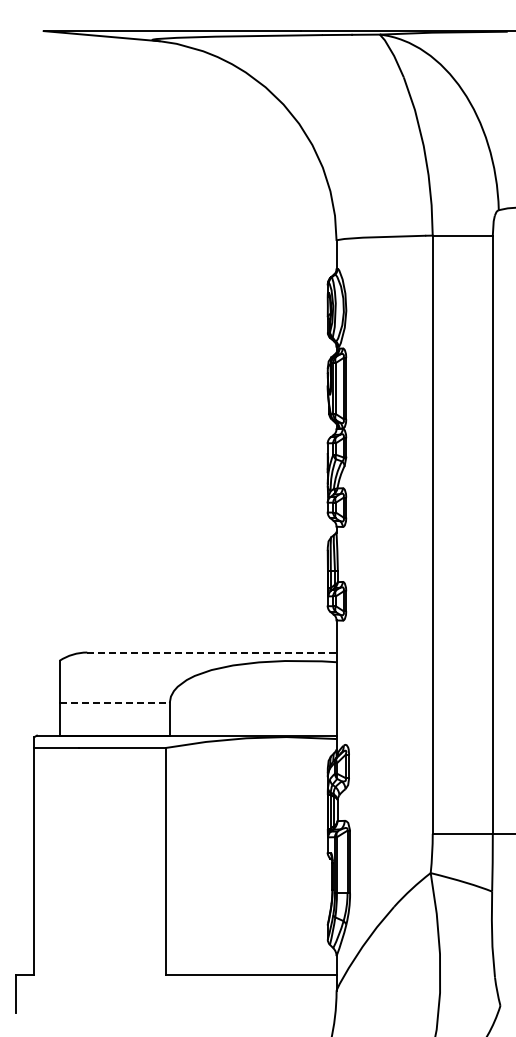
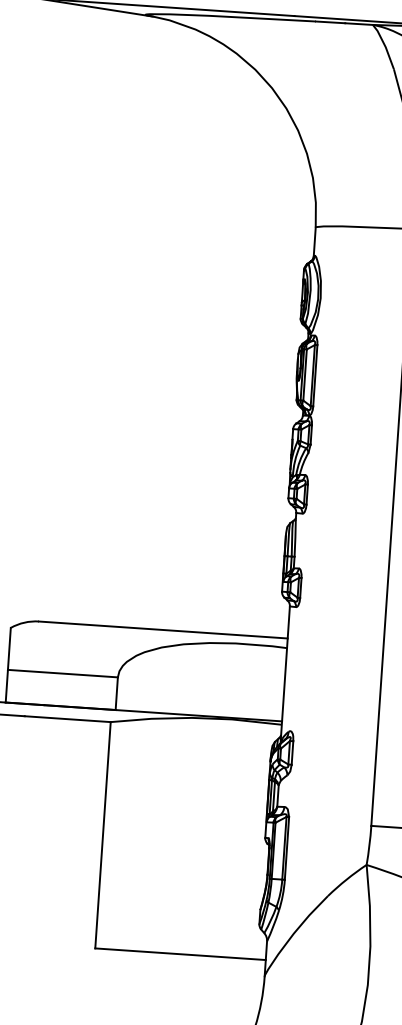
line: (211, 652) -> (162, 629), dashed -> solid
line: (115, 702) -> (63, 673), dashed -> solid

